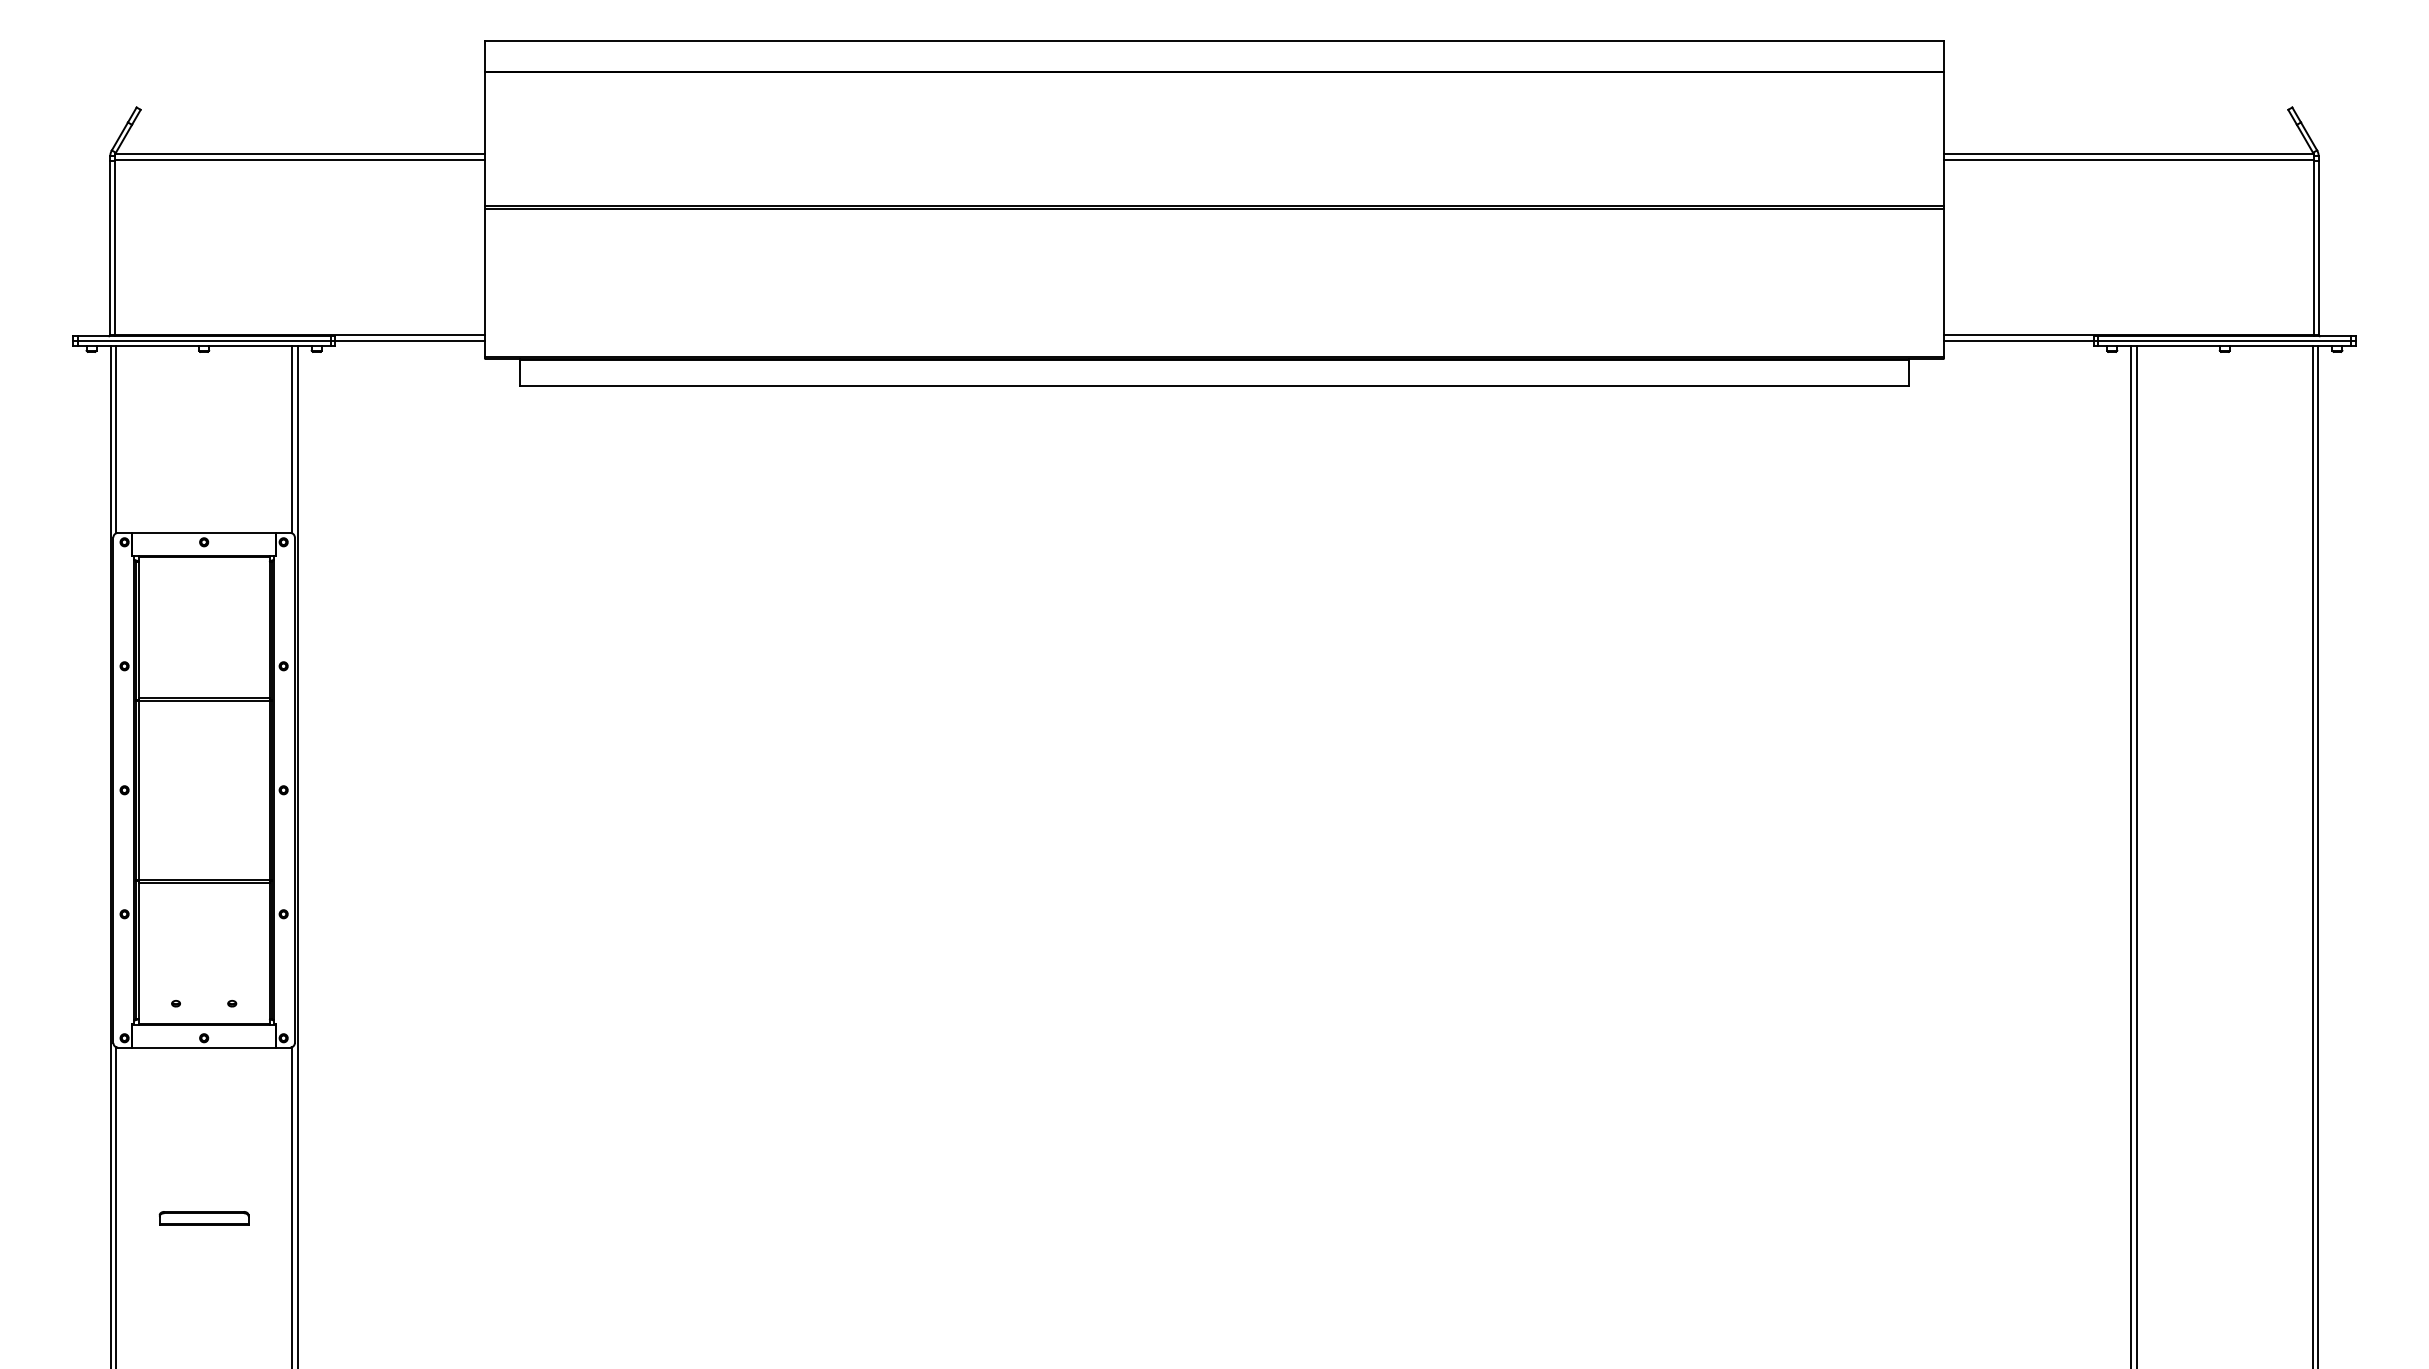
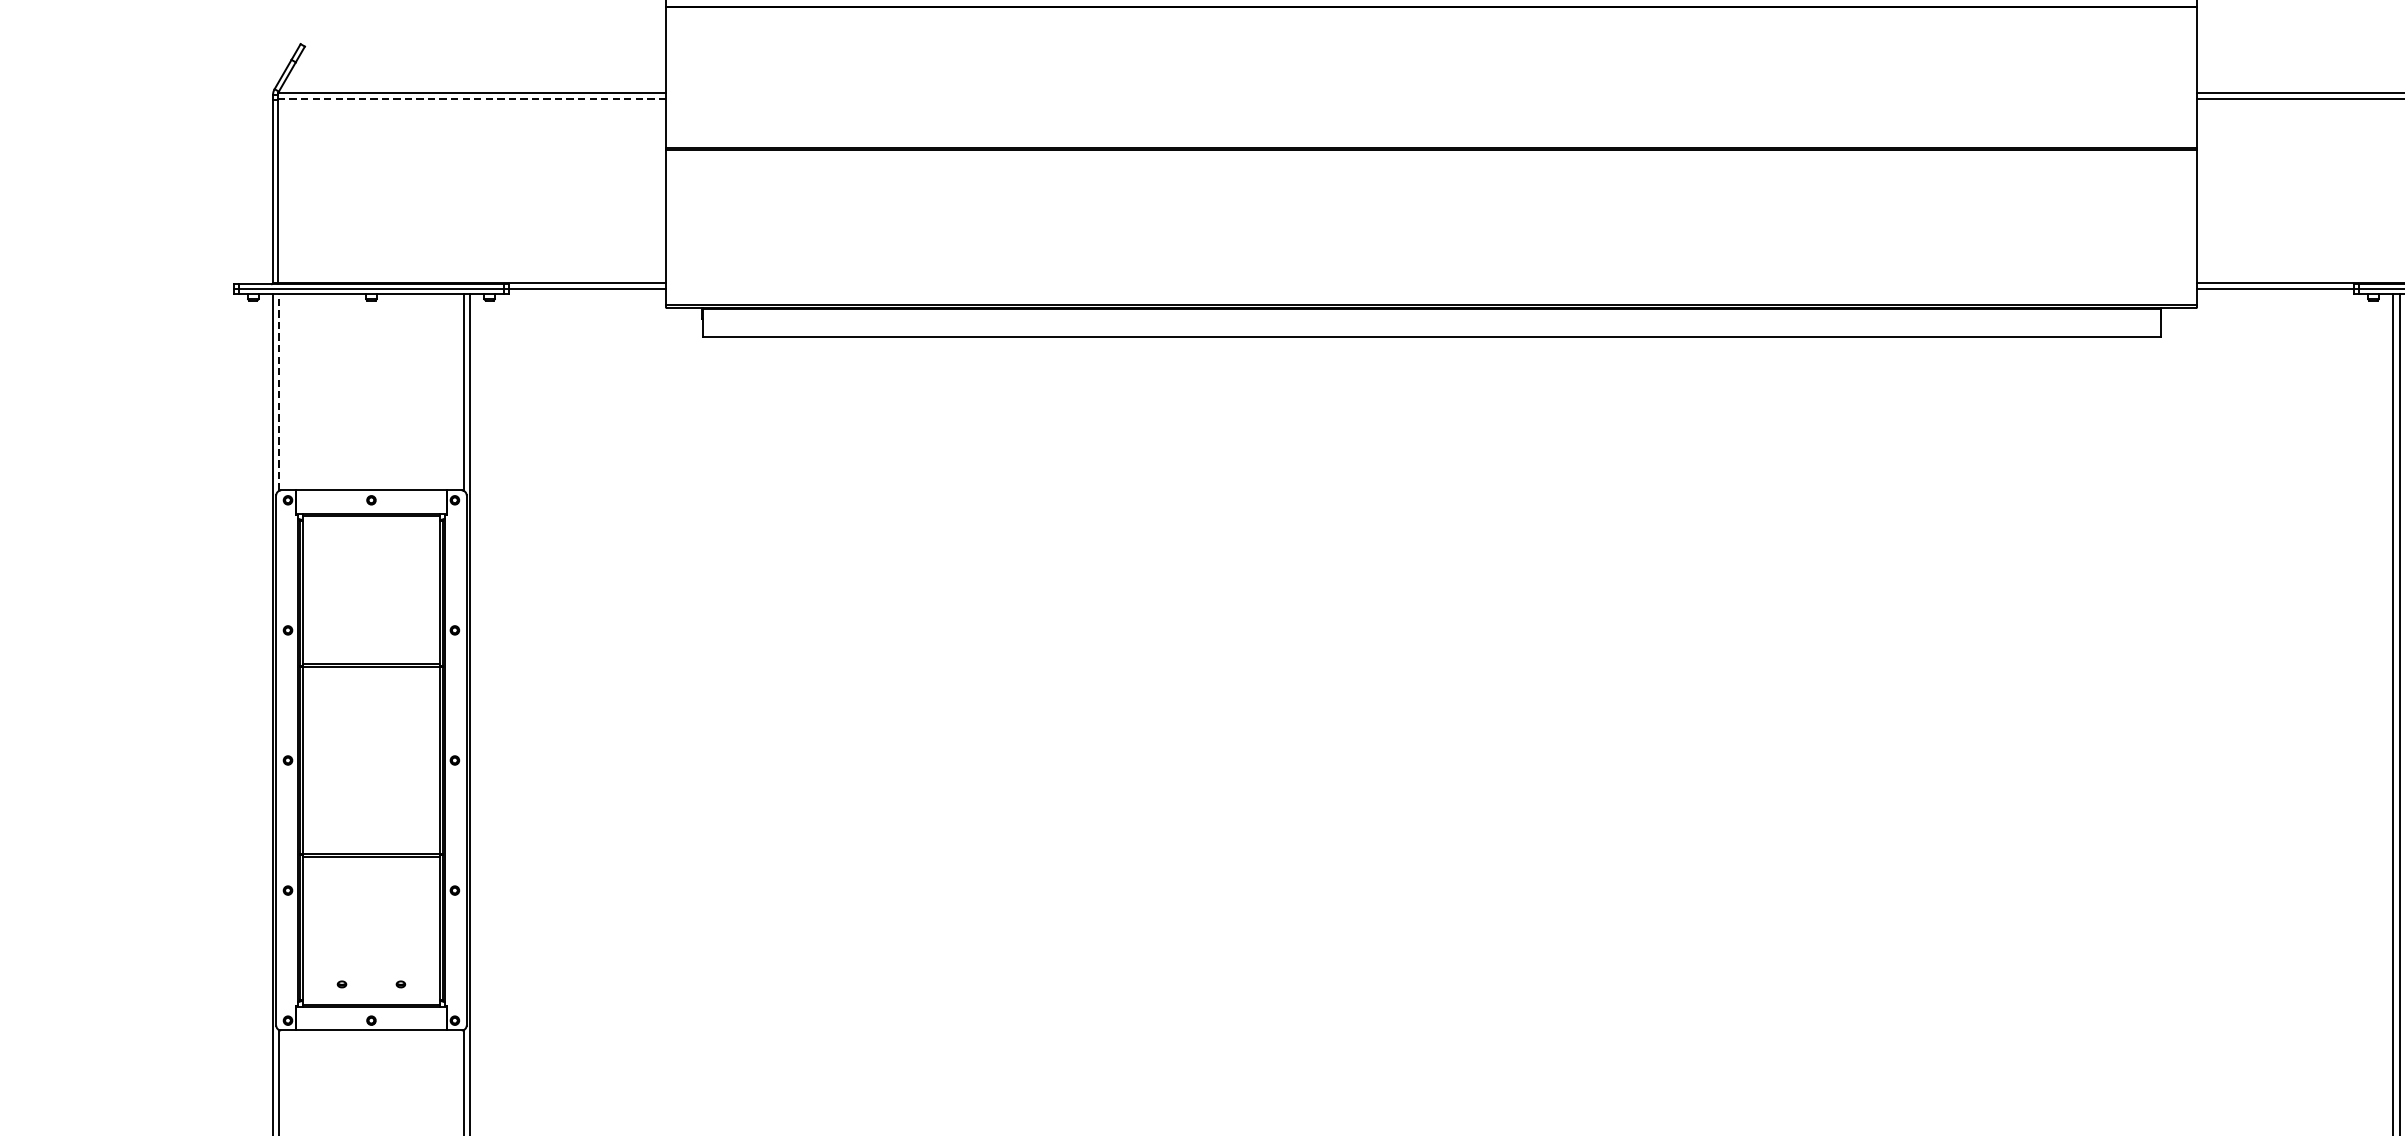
line: (299, 159) -> (471, 98), solid -> dashed
line: (116, 439) -> (279, 392), solid -> dashed

